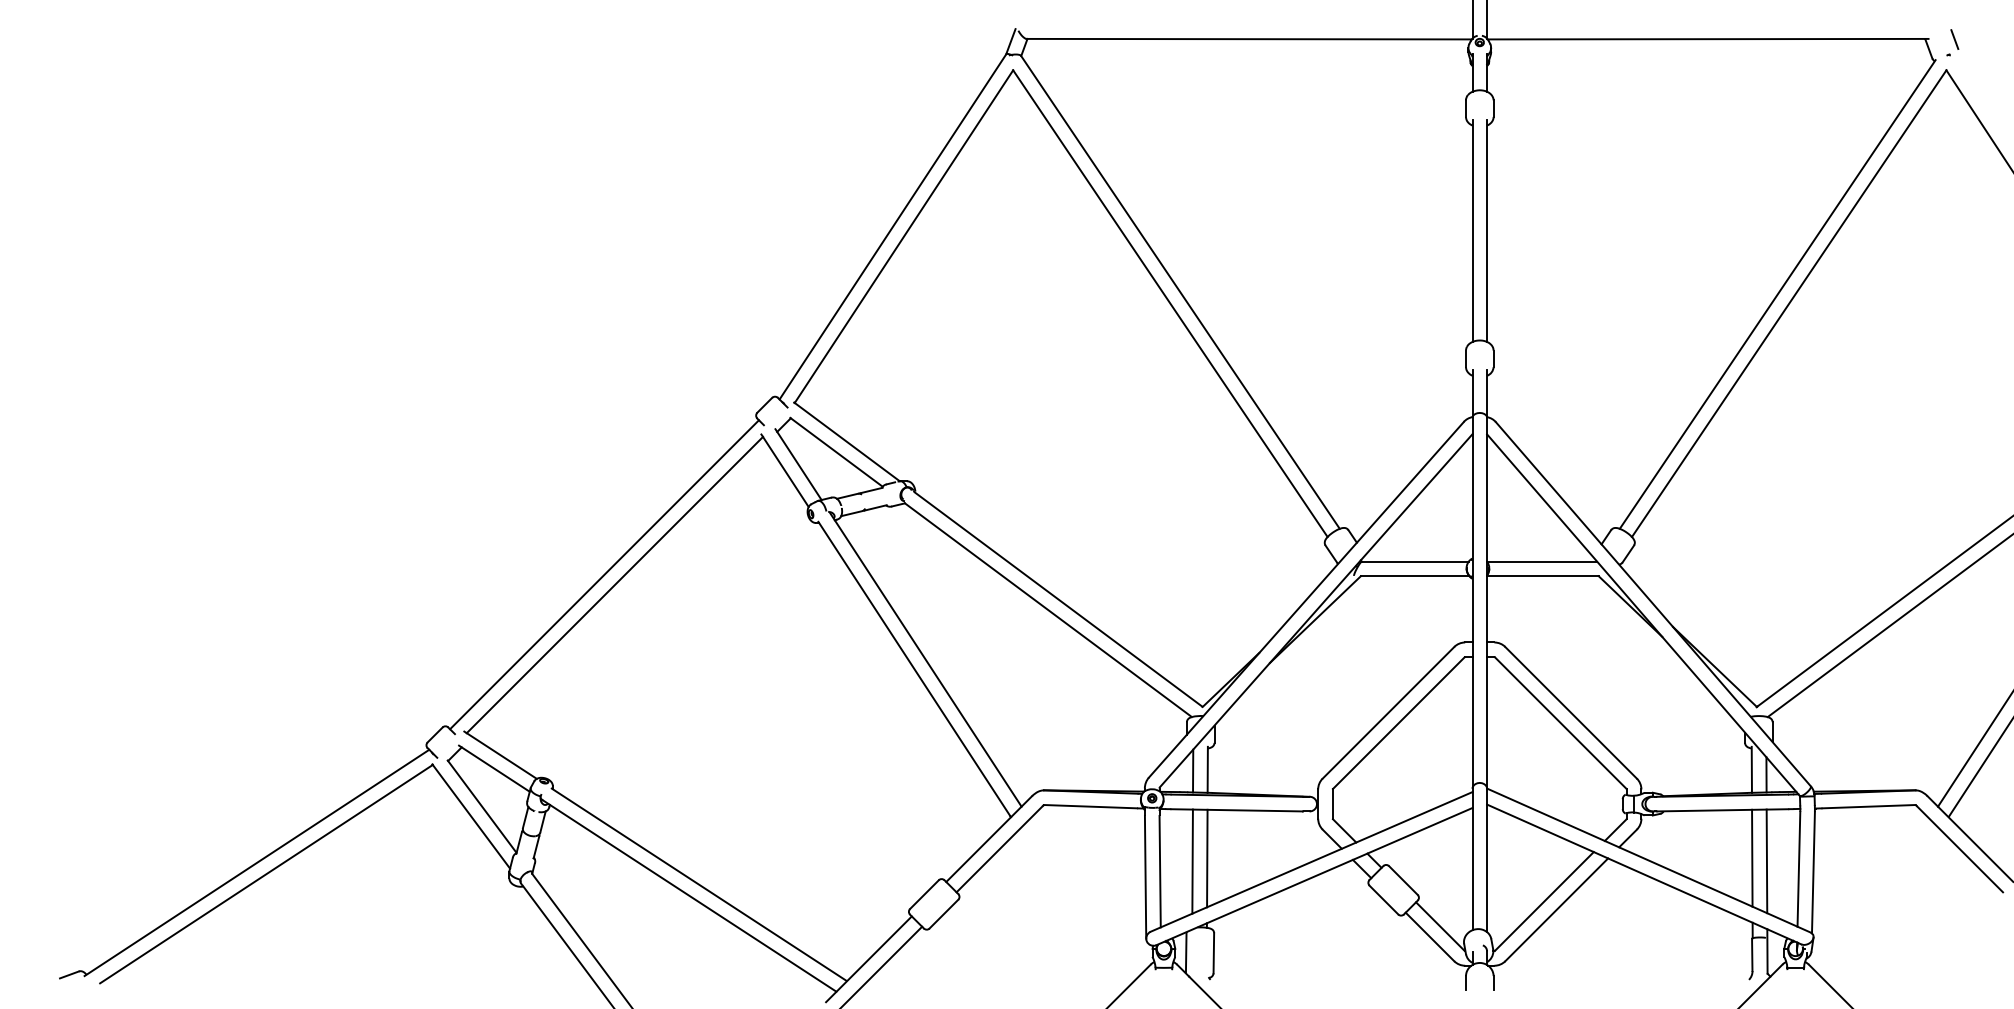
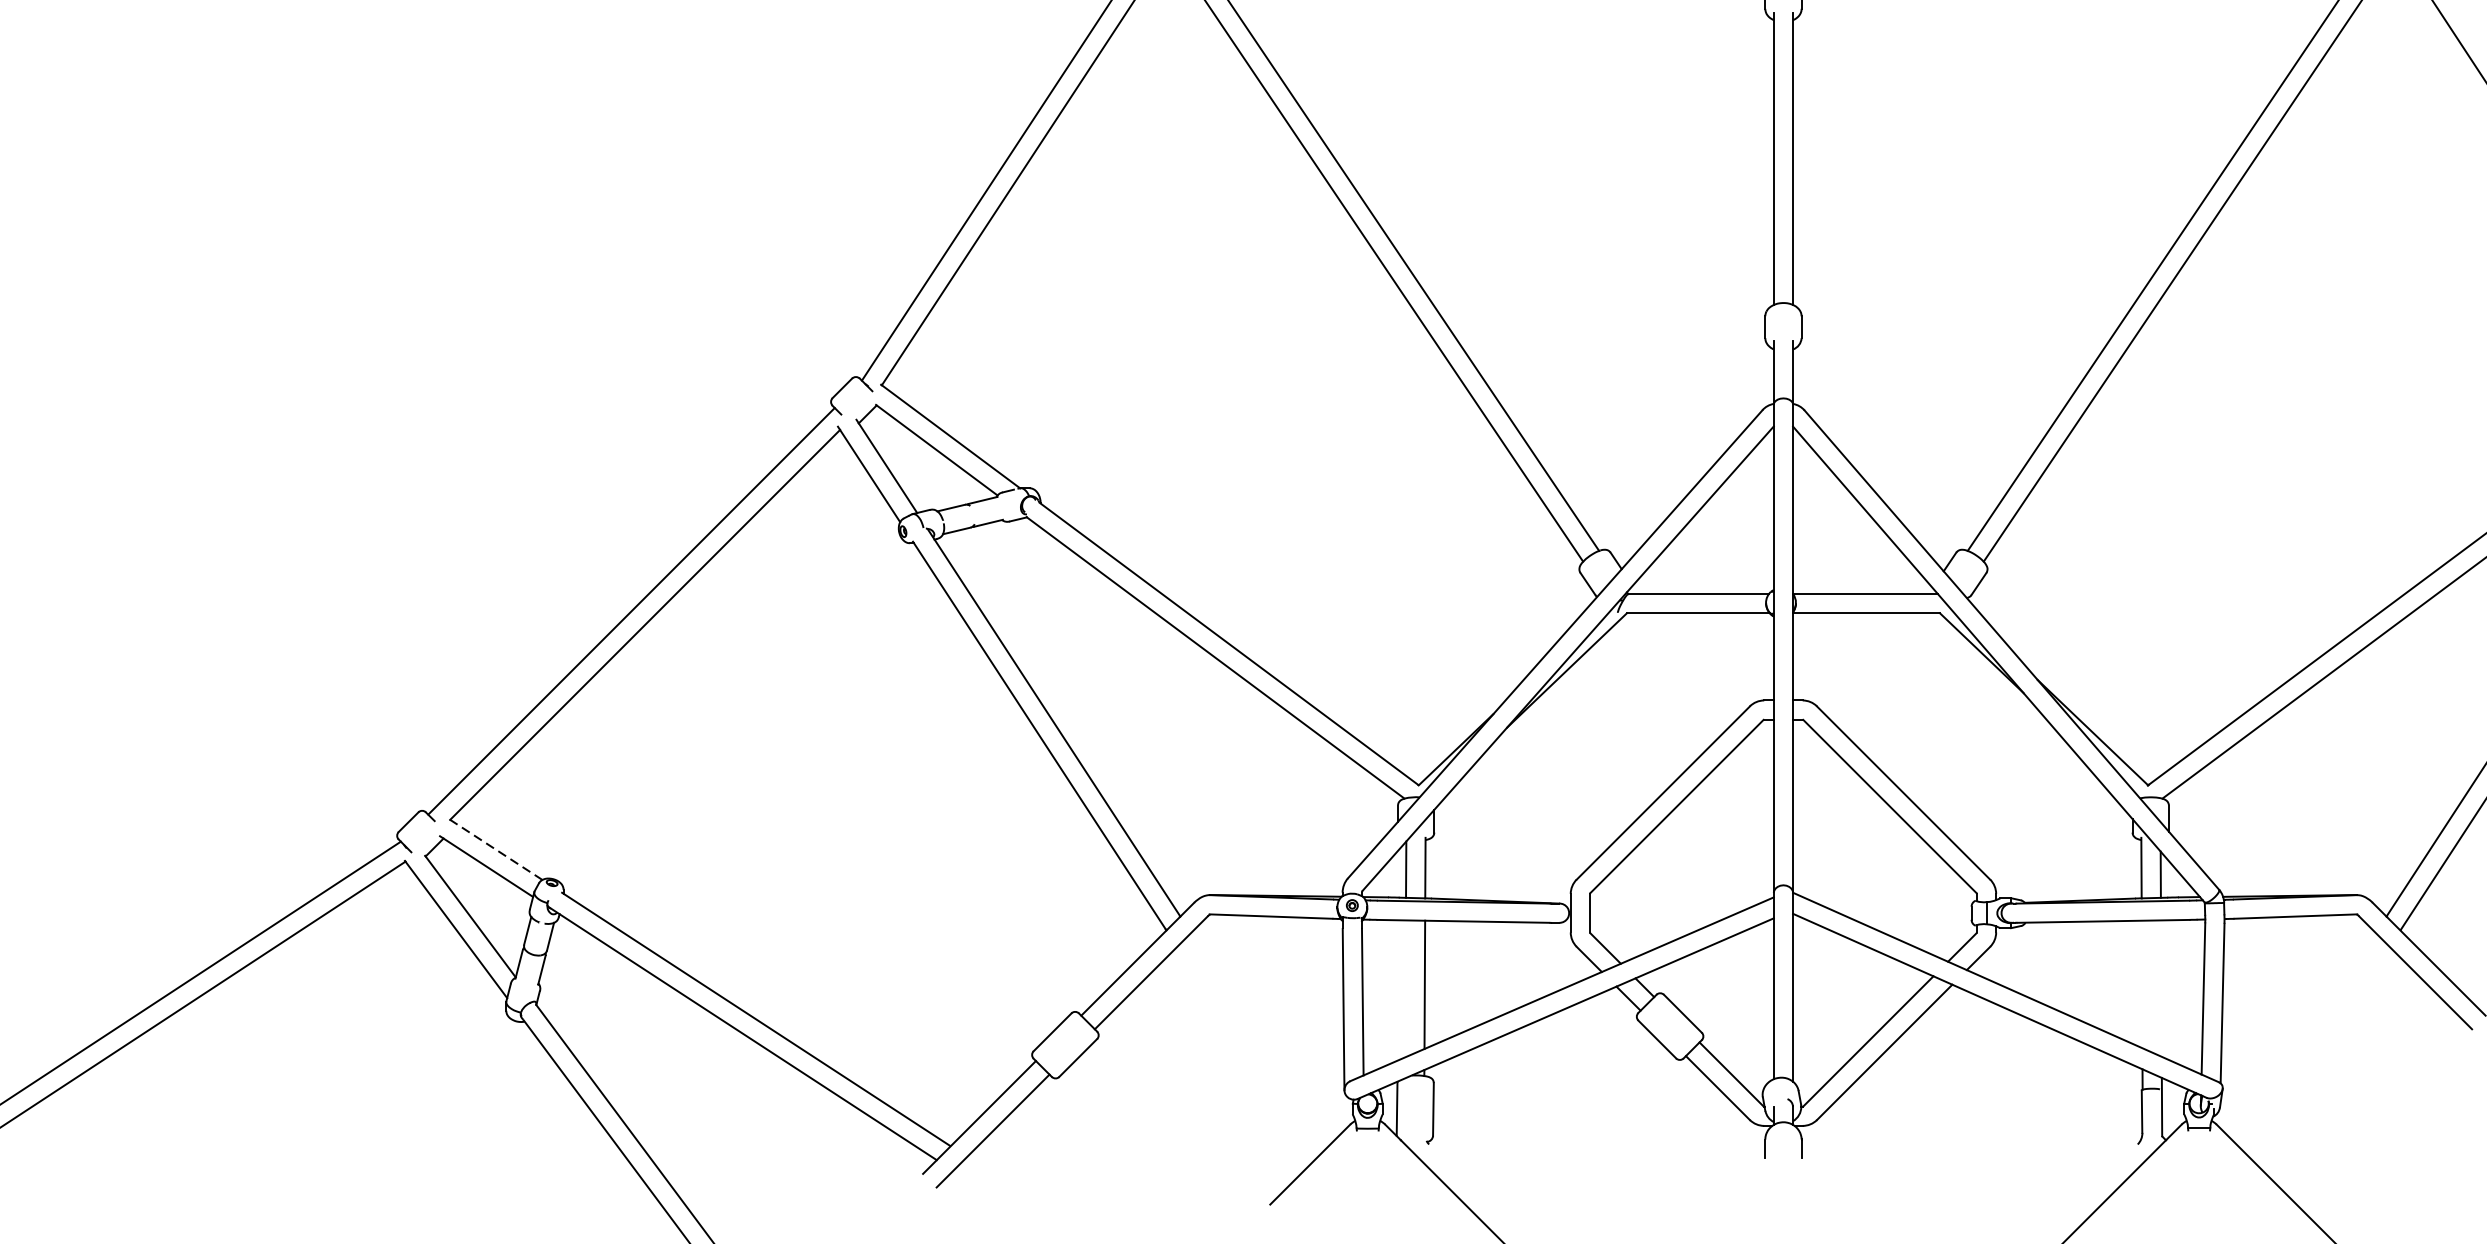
line: (500, 754) -> (494, 847), solid -> dashed
line: (1752, 857) -> (2142, 983), removed
line: (1192, 861) -> (1405, 988), removed
line: (1766, 861) -> (2160, 988), removed

